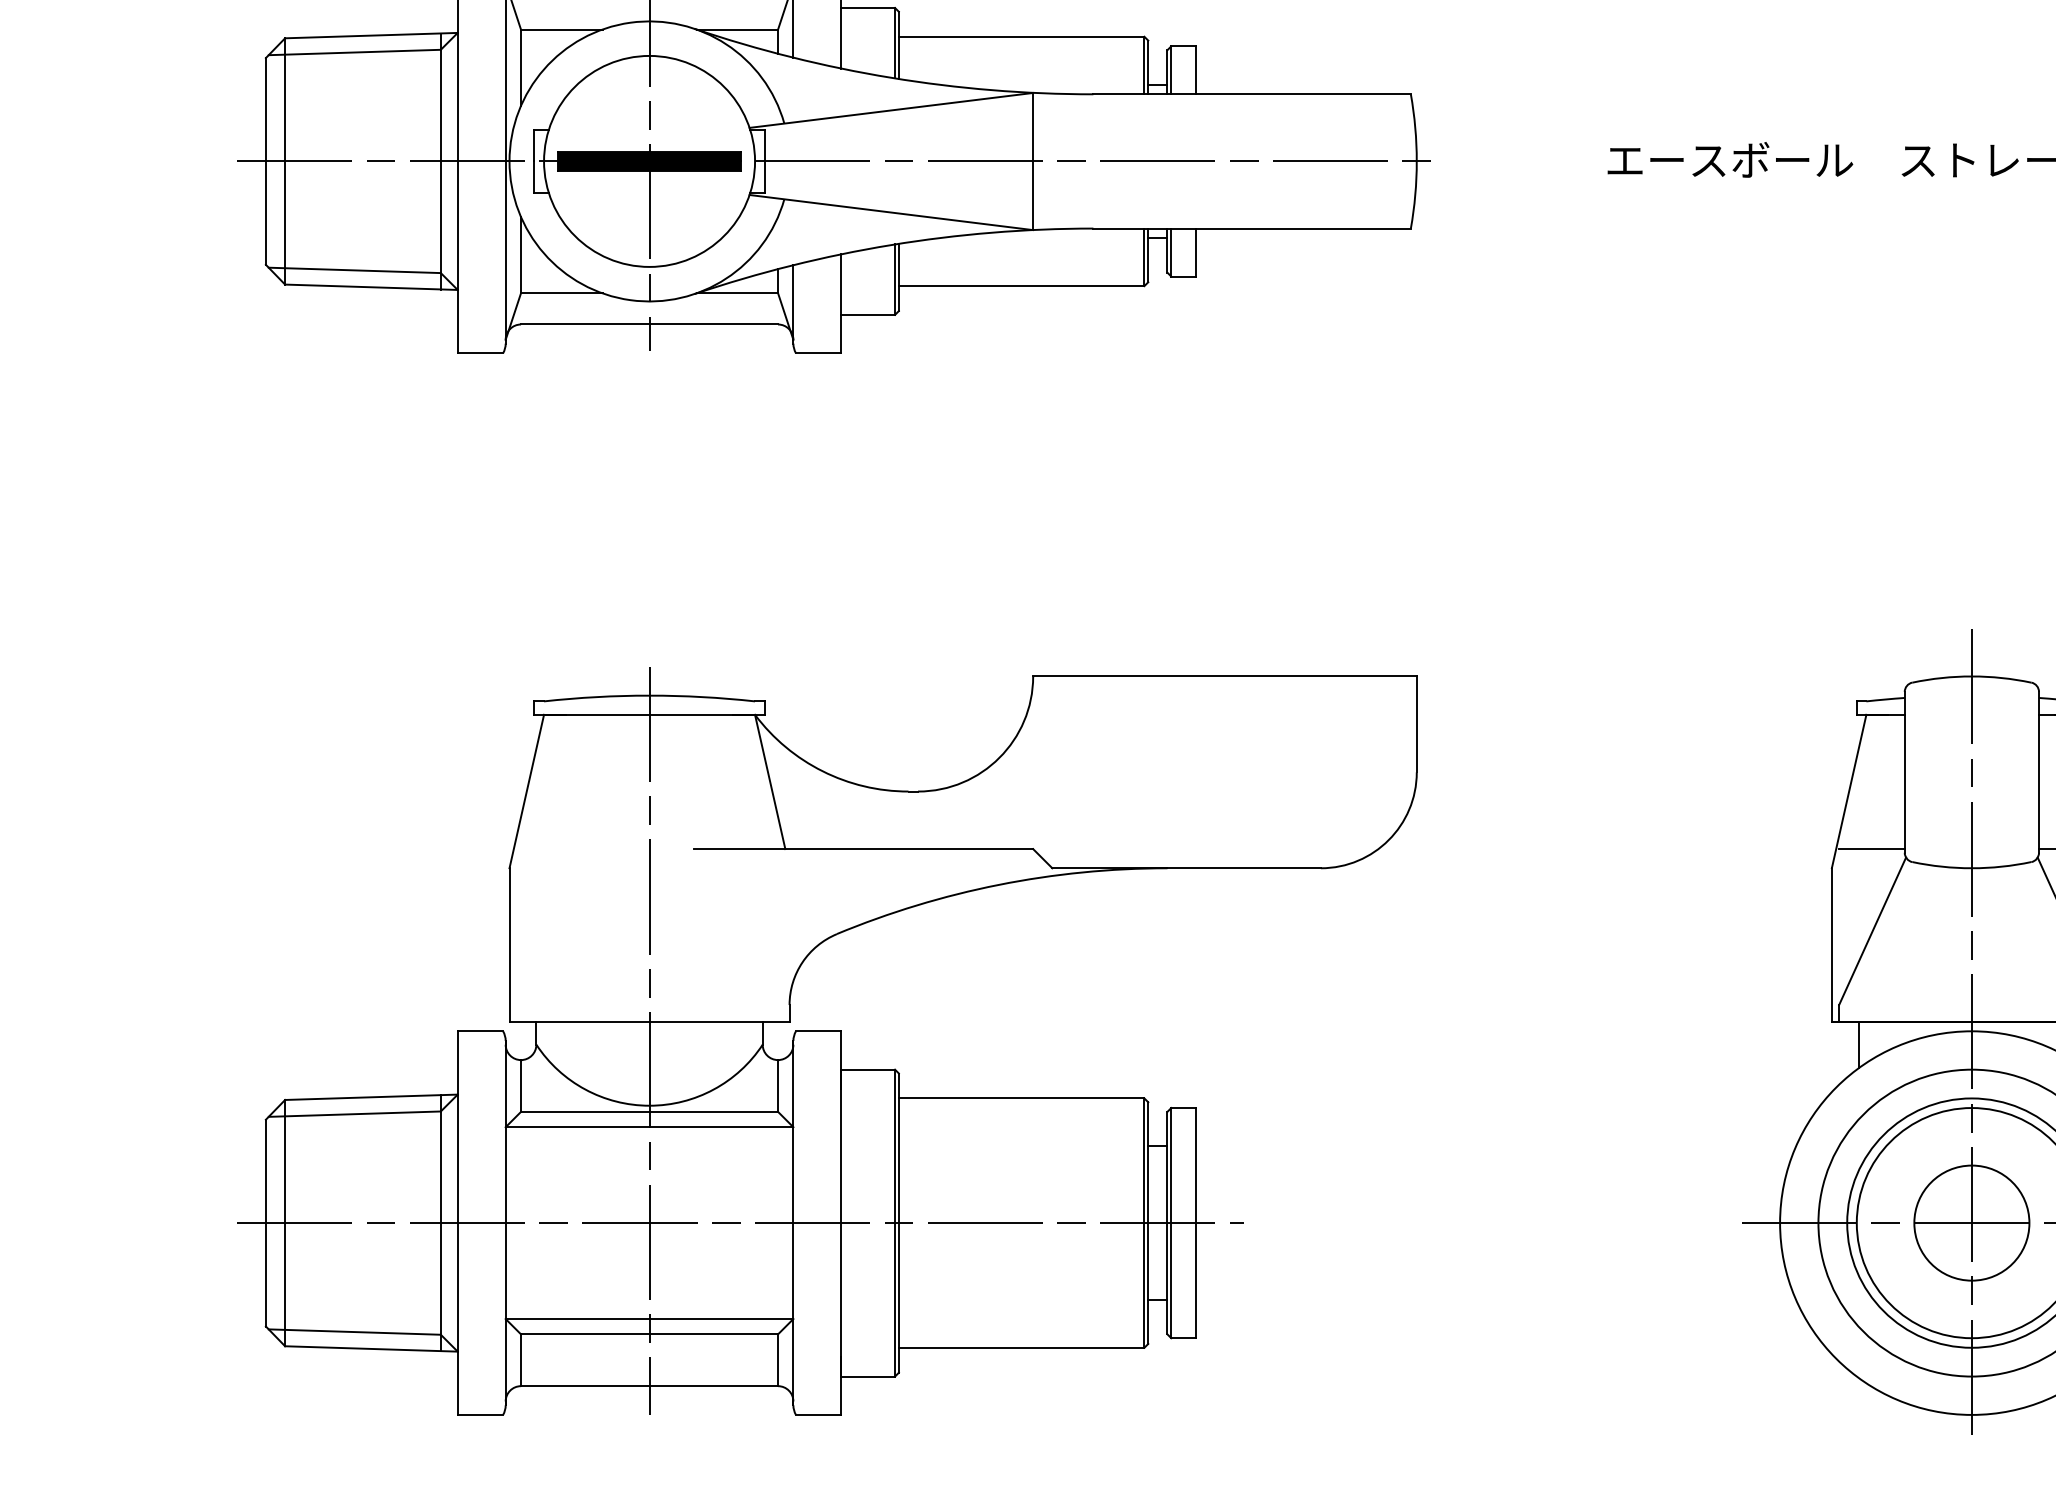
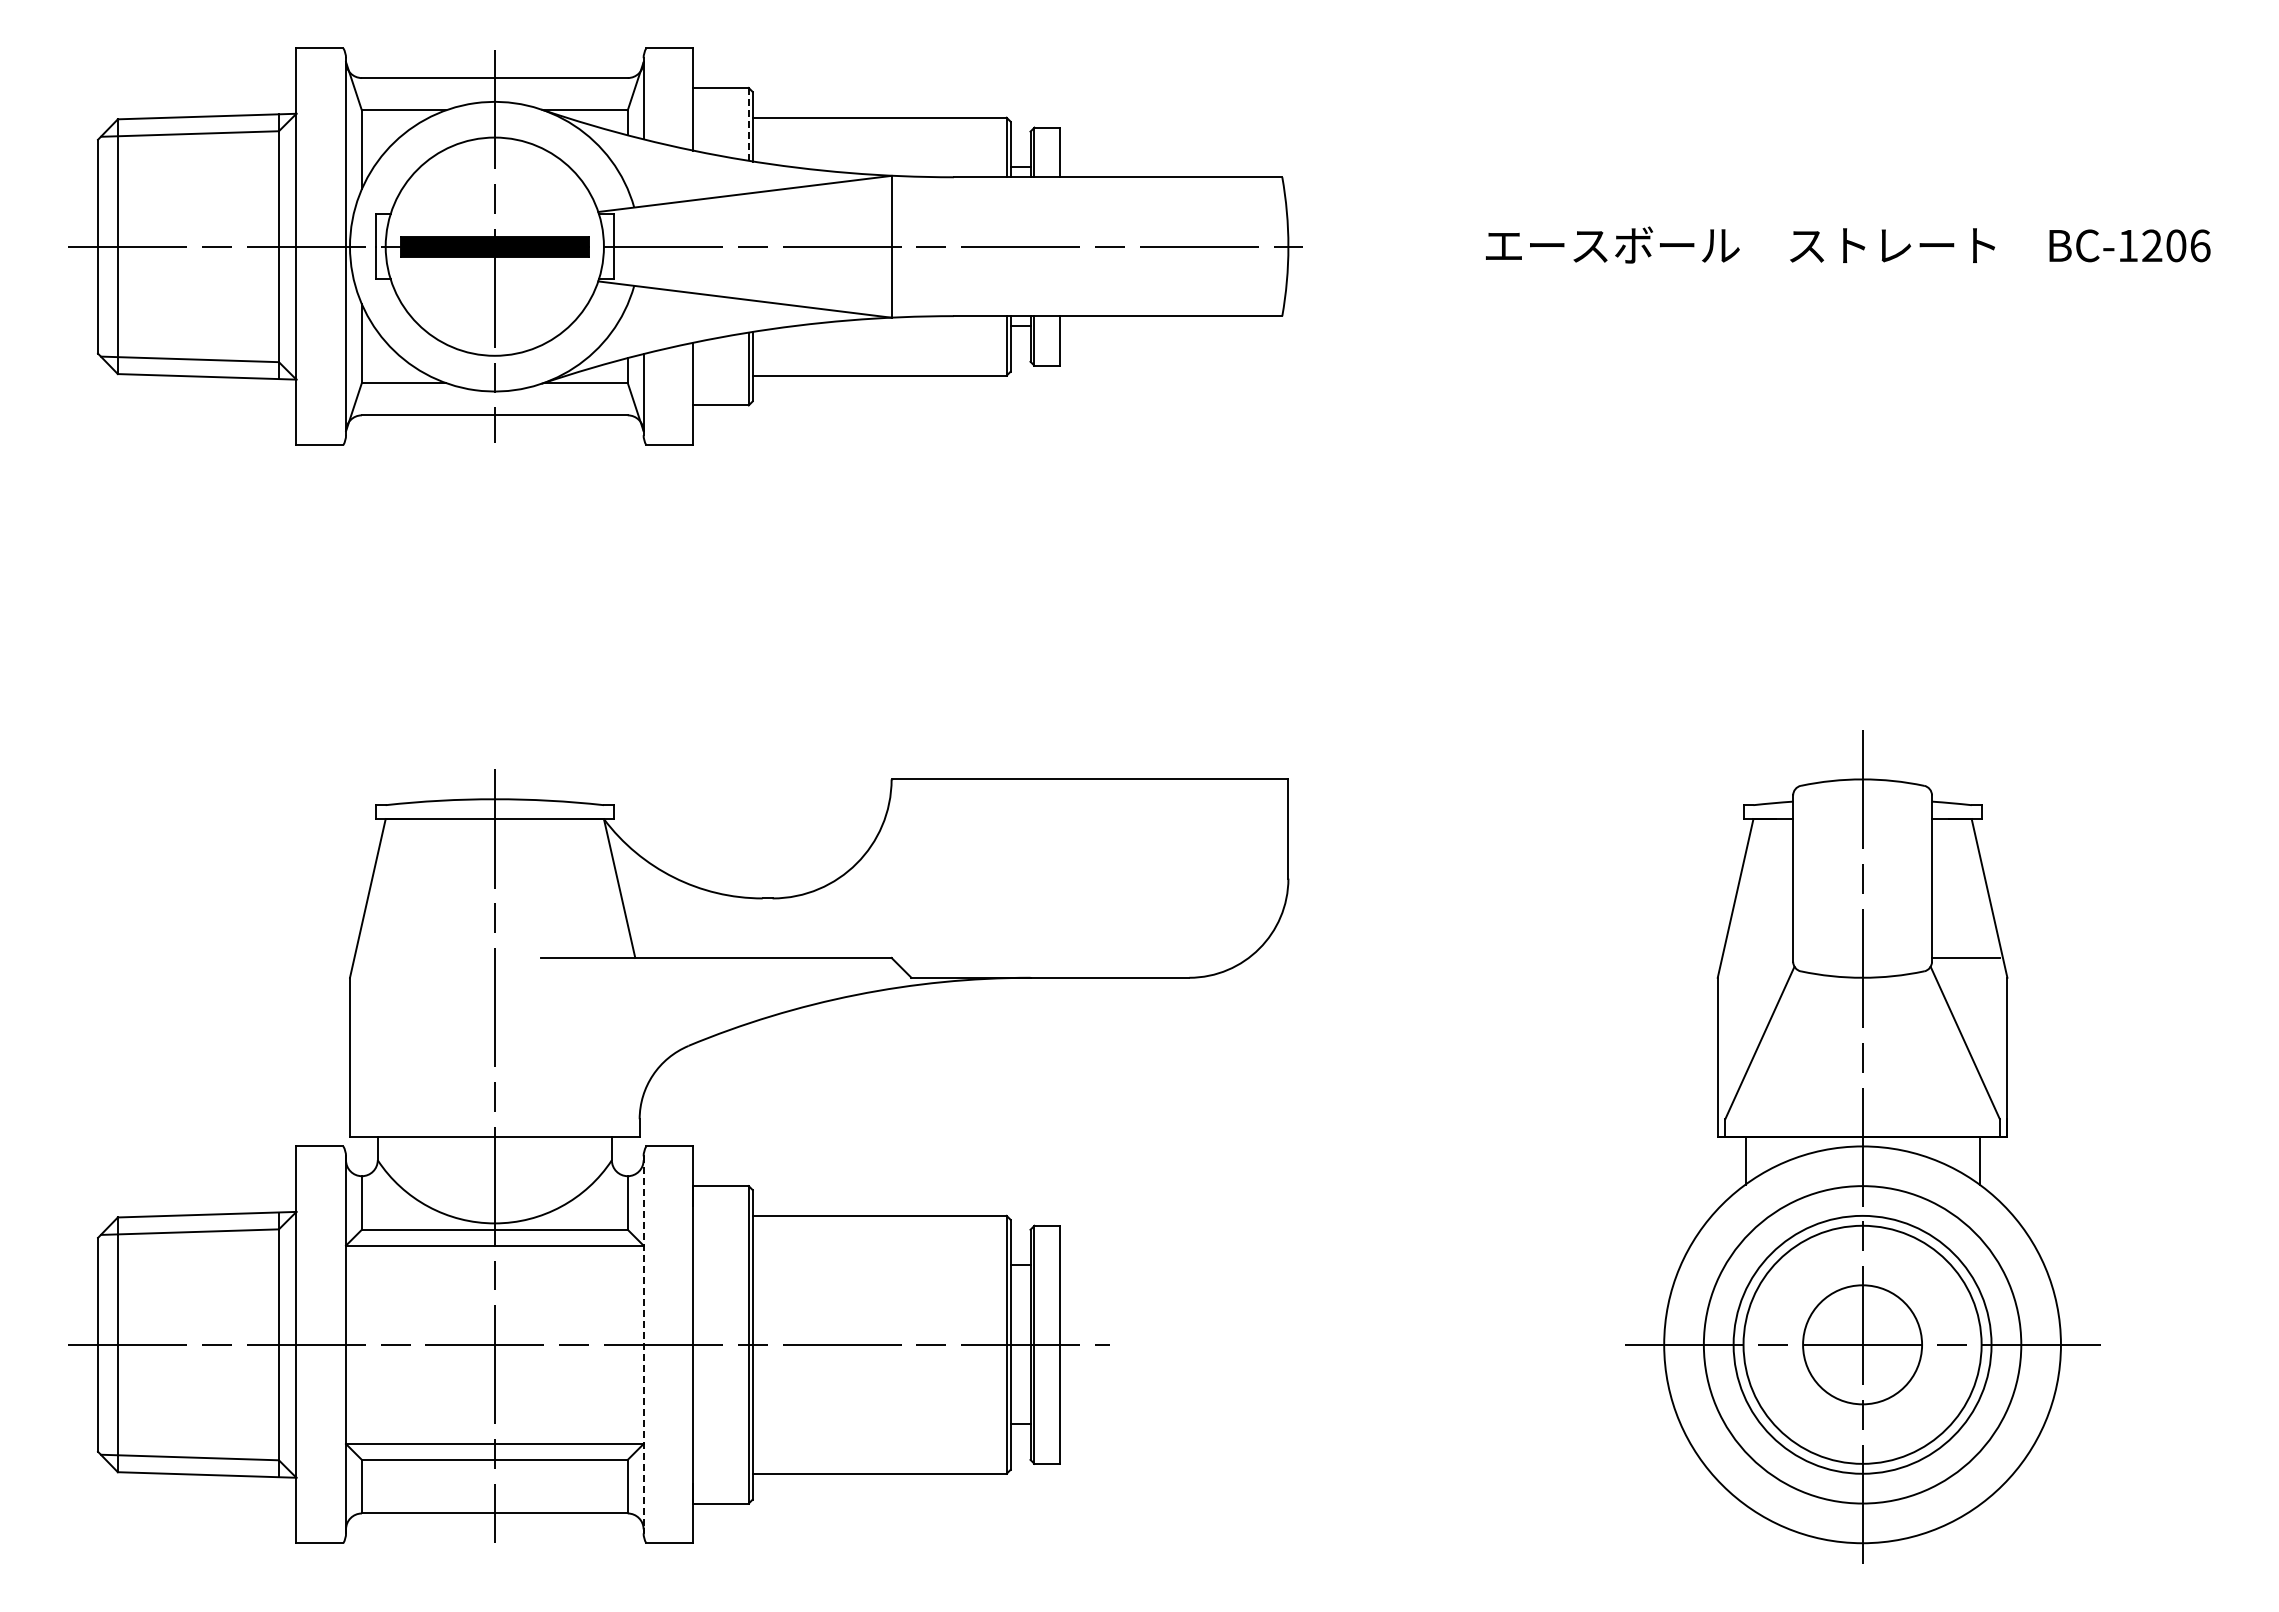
line: (894, 43) -> (748, 124), solid -> dashed
line: (1872, 848) -> (1759, 957), removed
line: (793, 1223) -> (643, 1345), solid -> dashed

